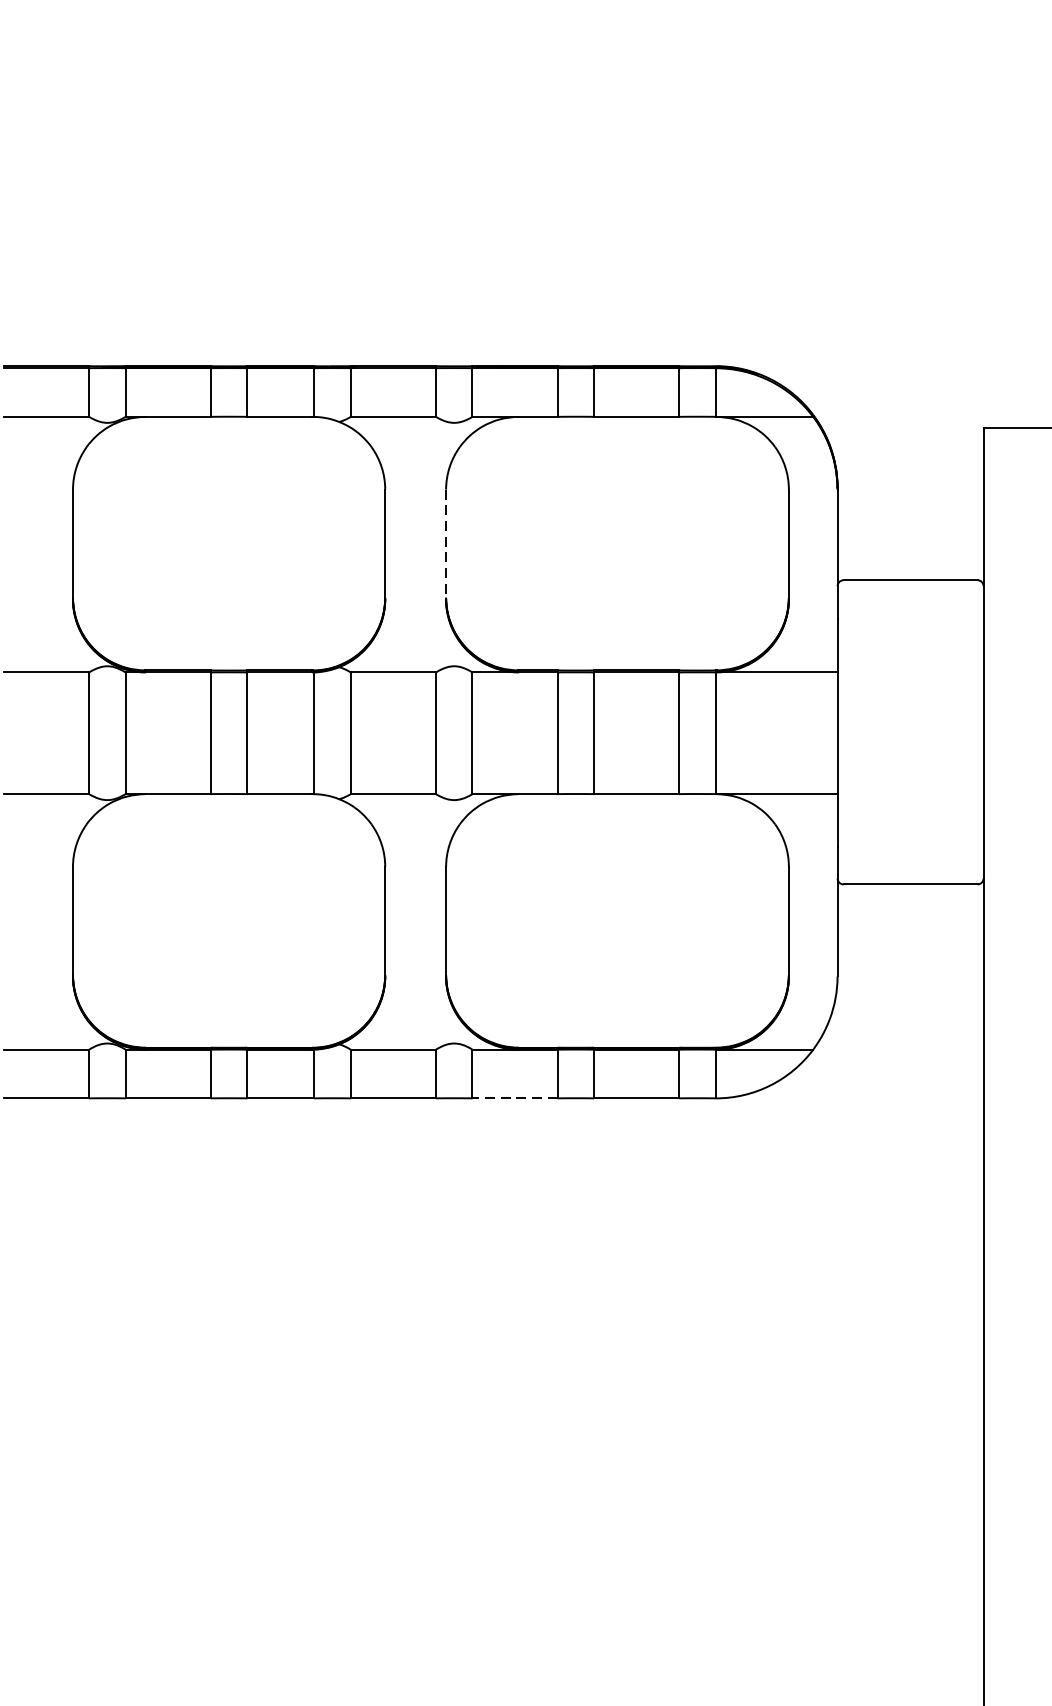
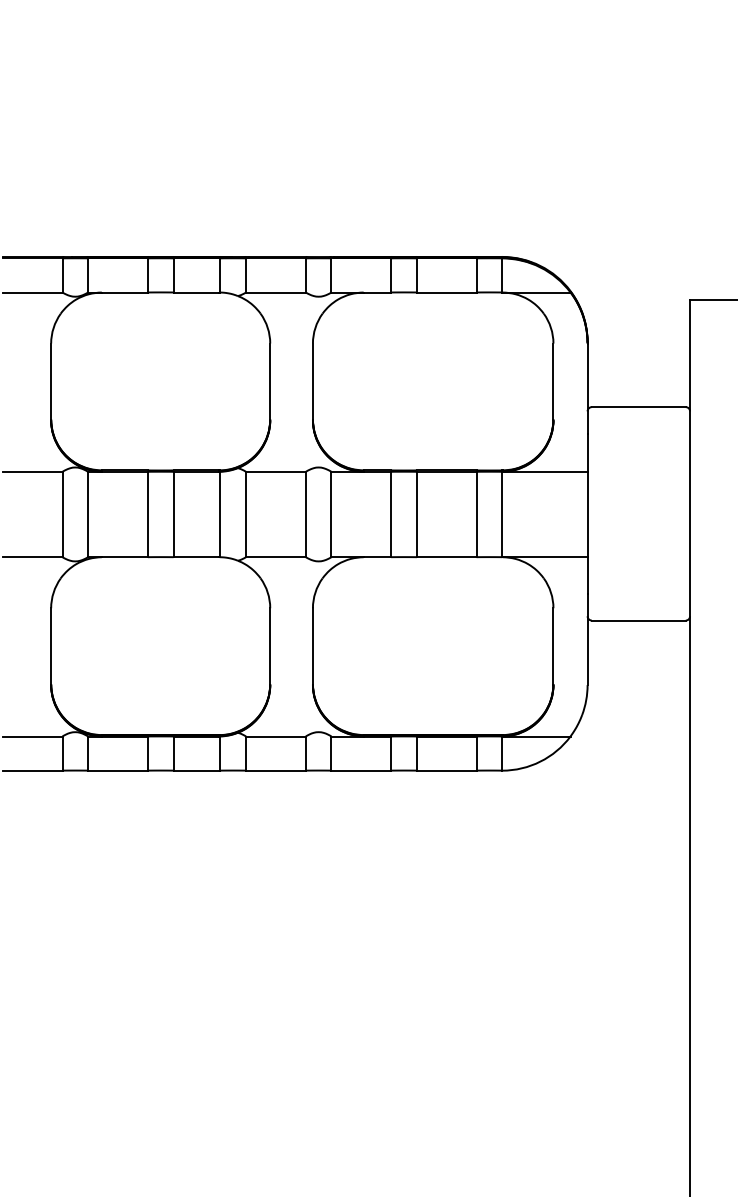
line: (445, 545) -> (312, 382), dashed -> solid
line: (515, 1098) -> (361, 770), dashed -> solid

